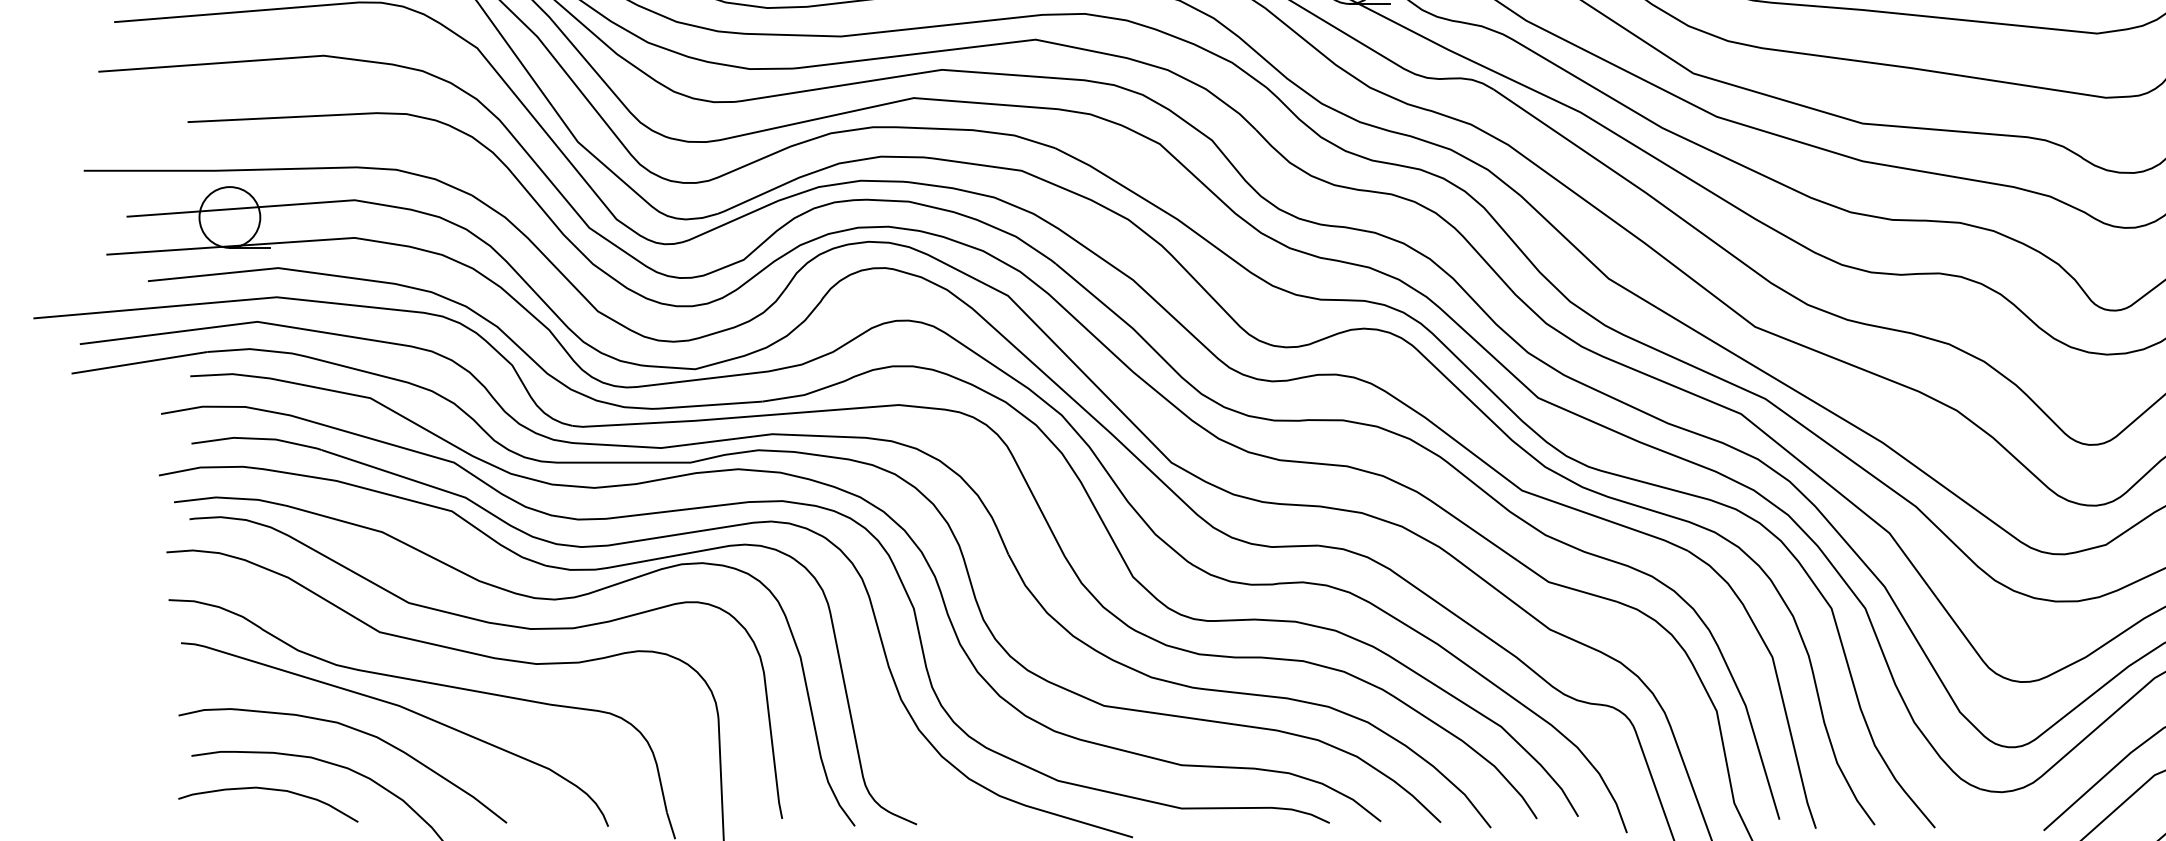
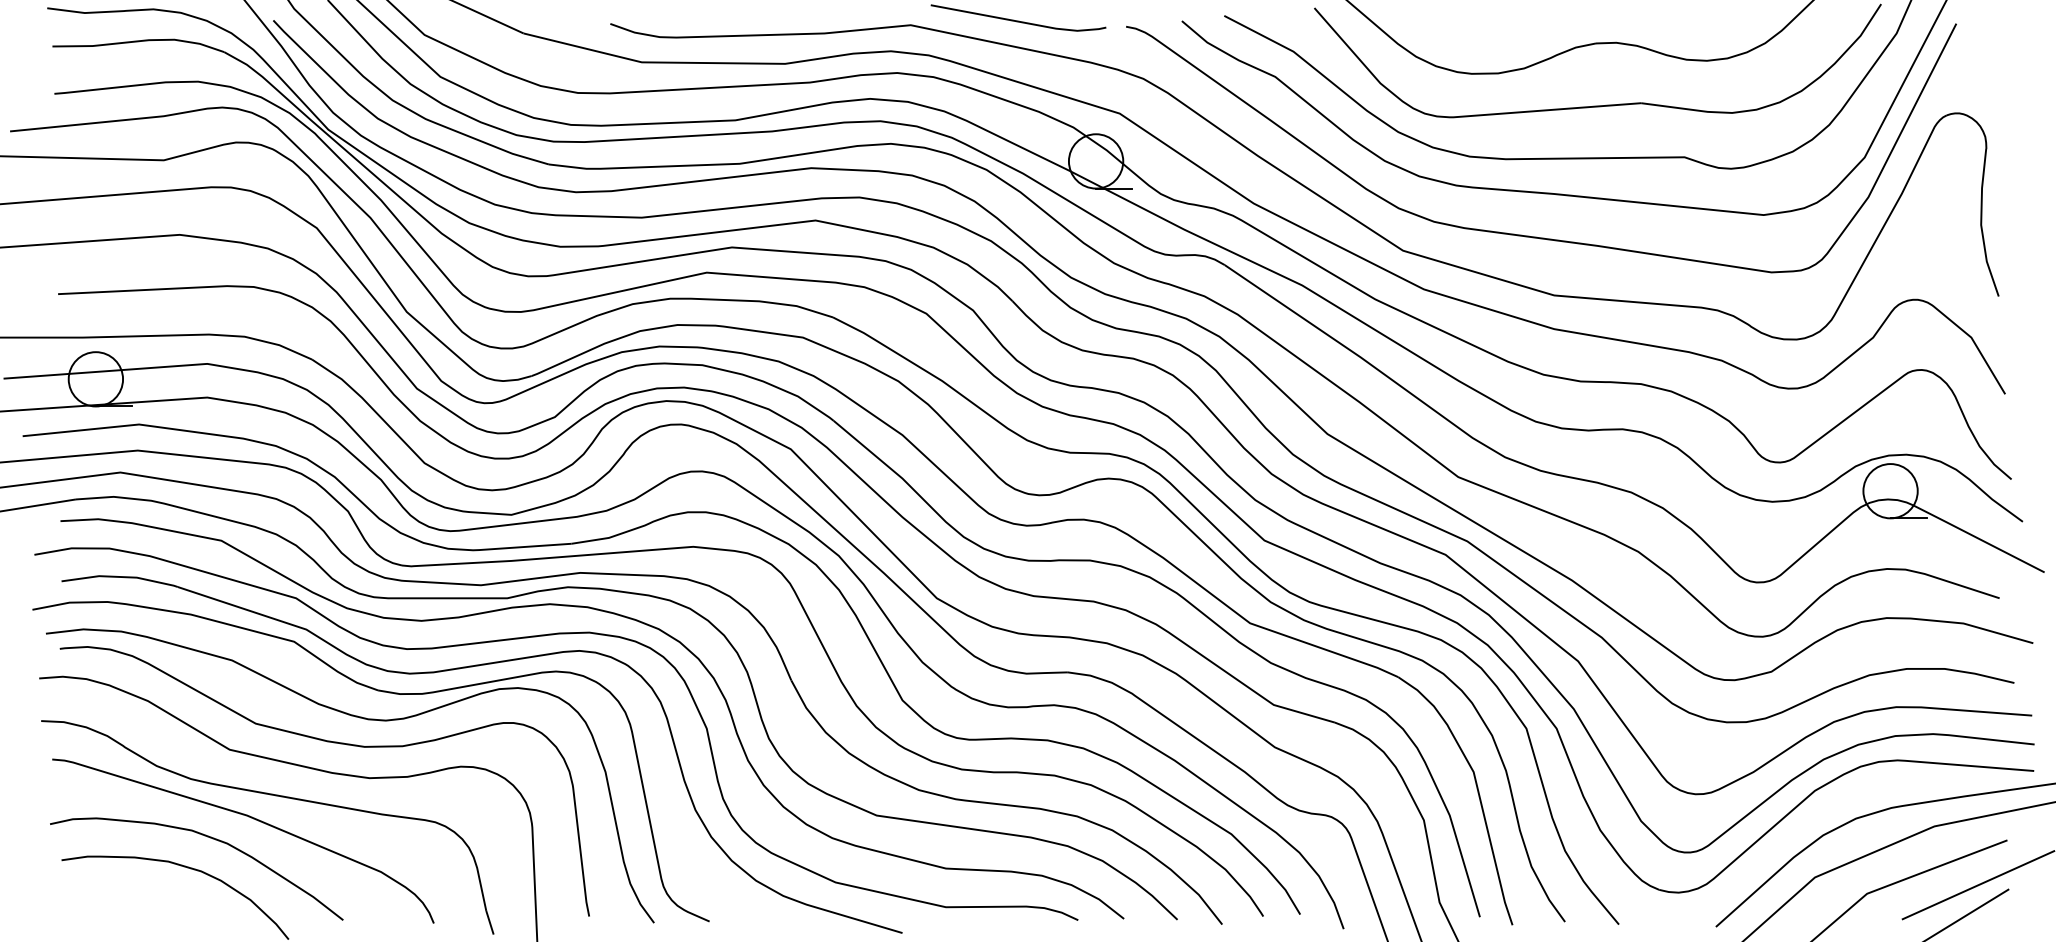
curve: (267, 789) -> (129, 890), removed

